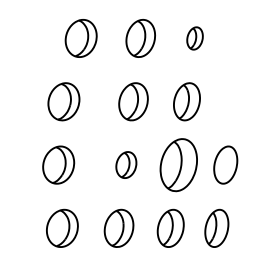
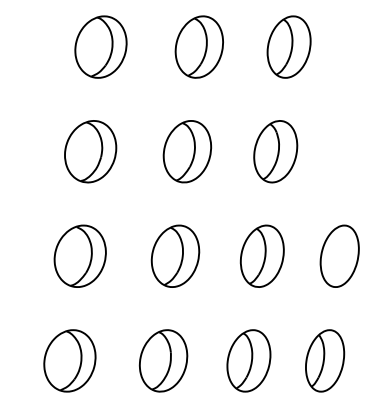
part: (194, 38) -> (288, 47), size x1.67
part: (63, 101) -> (89, 151), moved
part: (58, 164) -> (80, 255), moved
part: (126, 164) -> (175, 255), size x1.43
part: (178, 164) -> (261, 255), size x0.71

